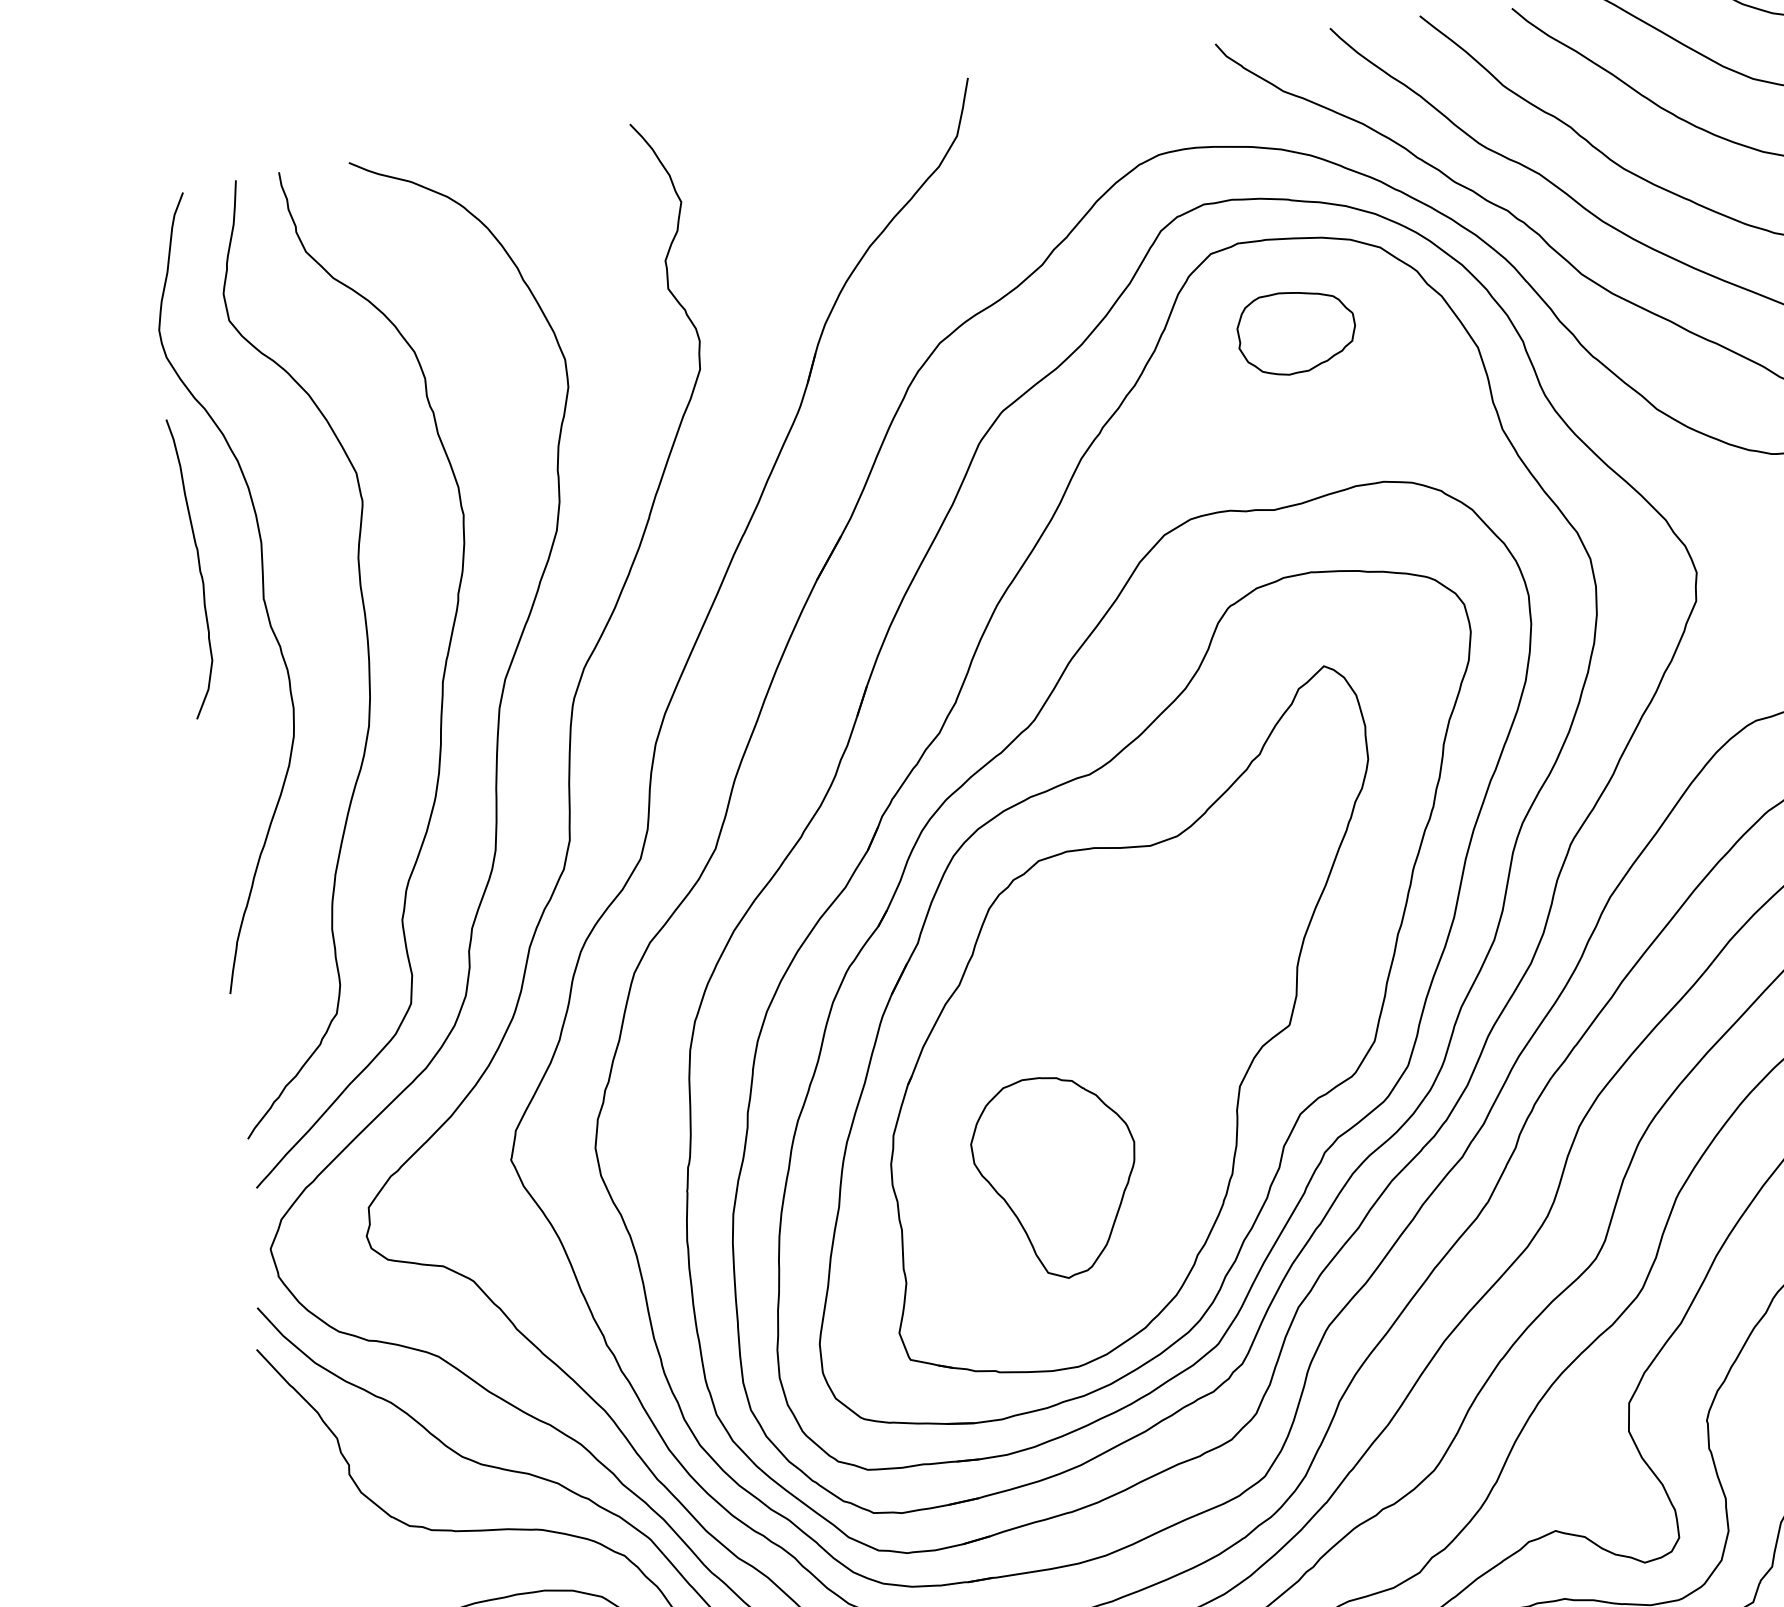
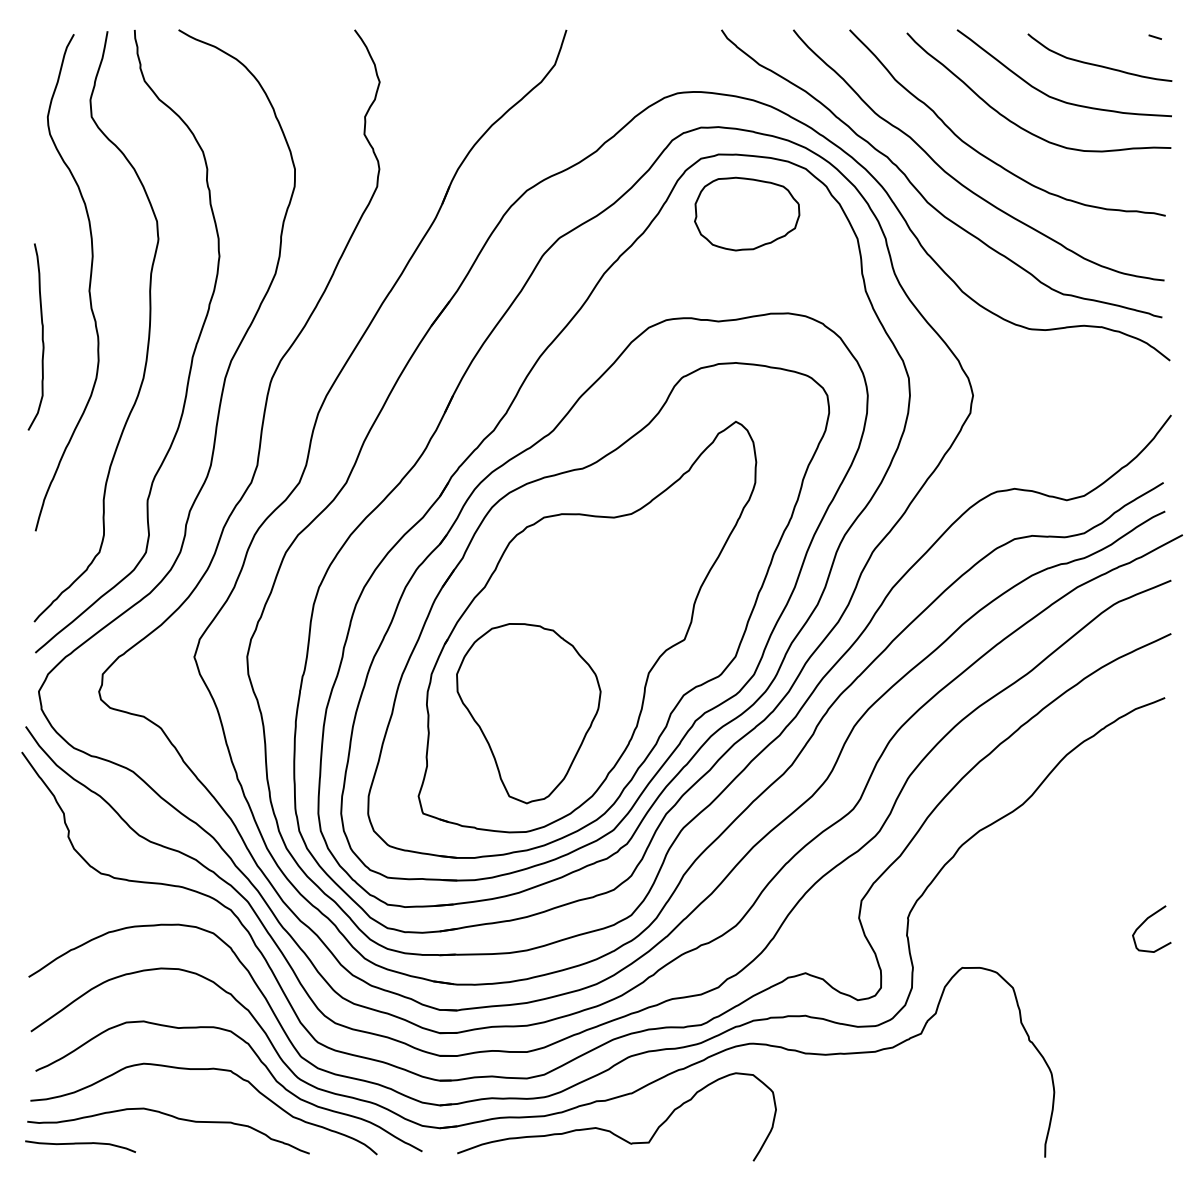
part: (1296, 331) -> (747, 213), size x1.43
curve: (197, 566) -> (41, 336), moved
part: (1056, 1177) -> (528, 713), size x1.43

